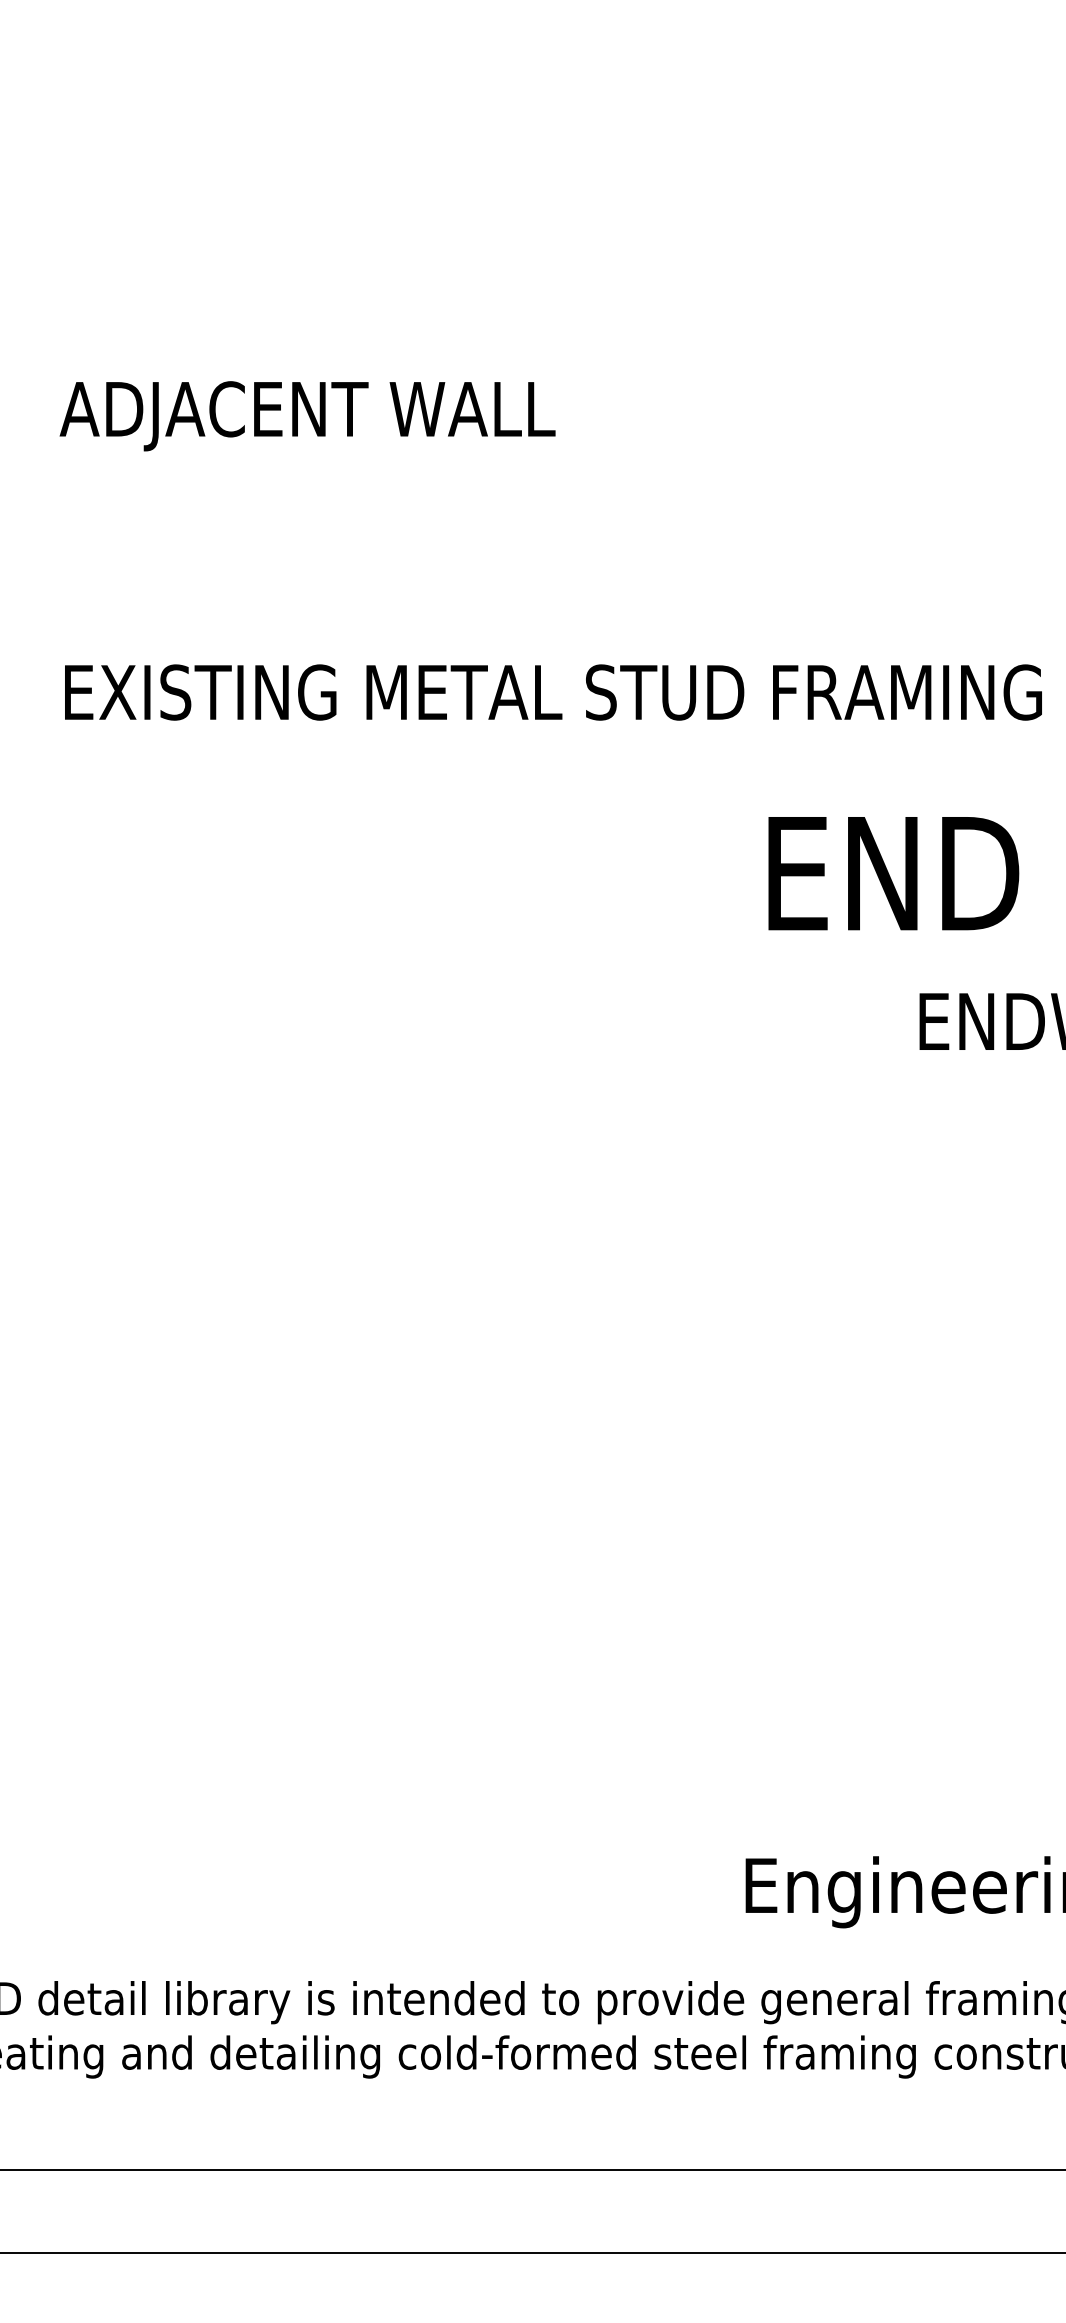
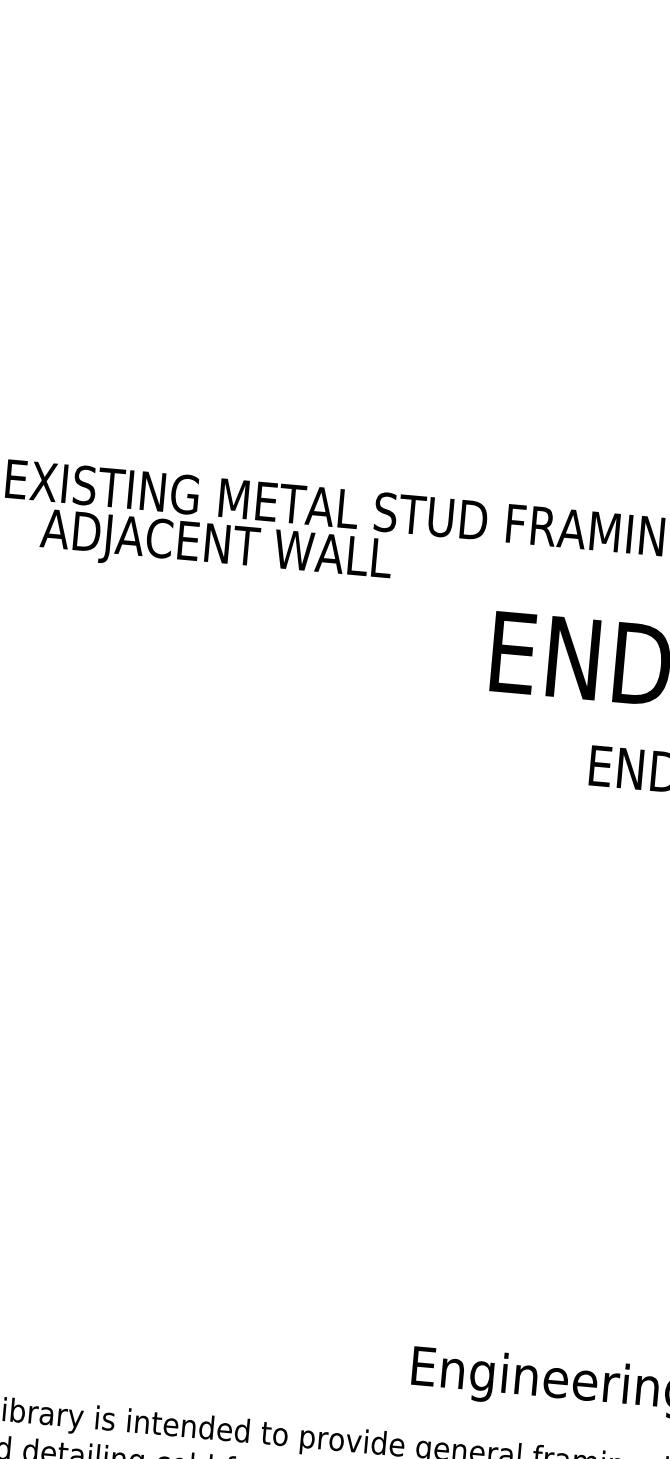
text: (307, 416) -> (215, 548), moved

